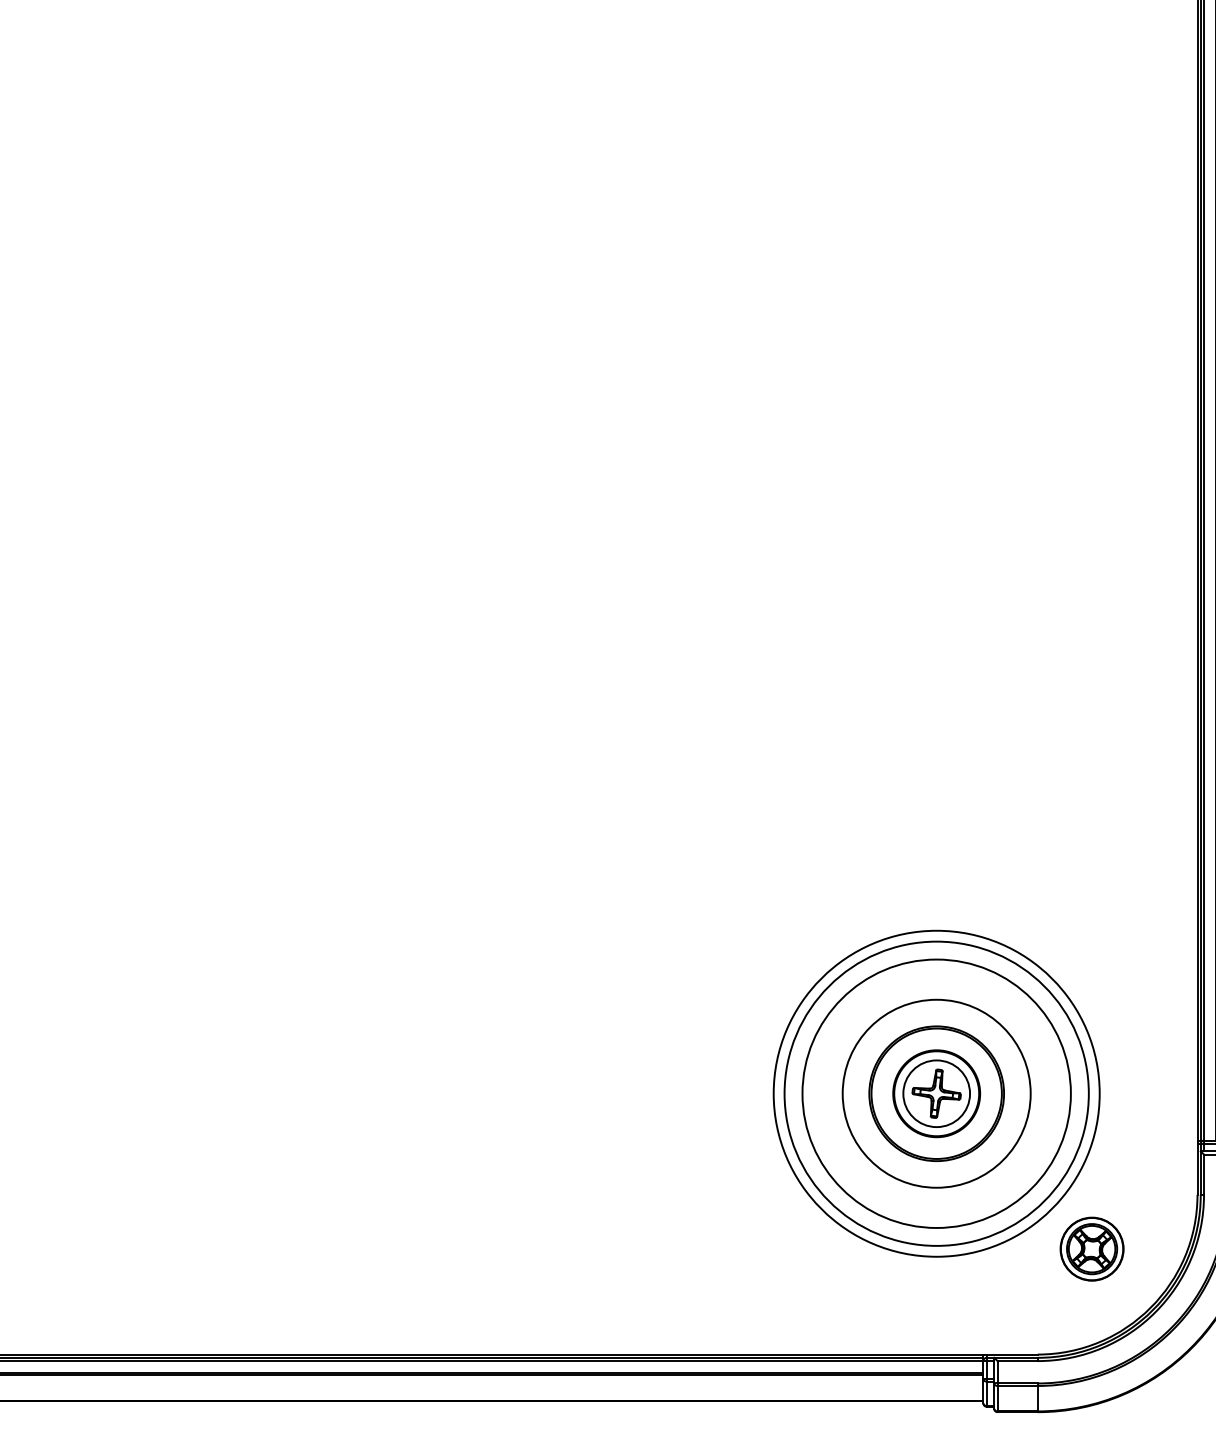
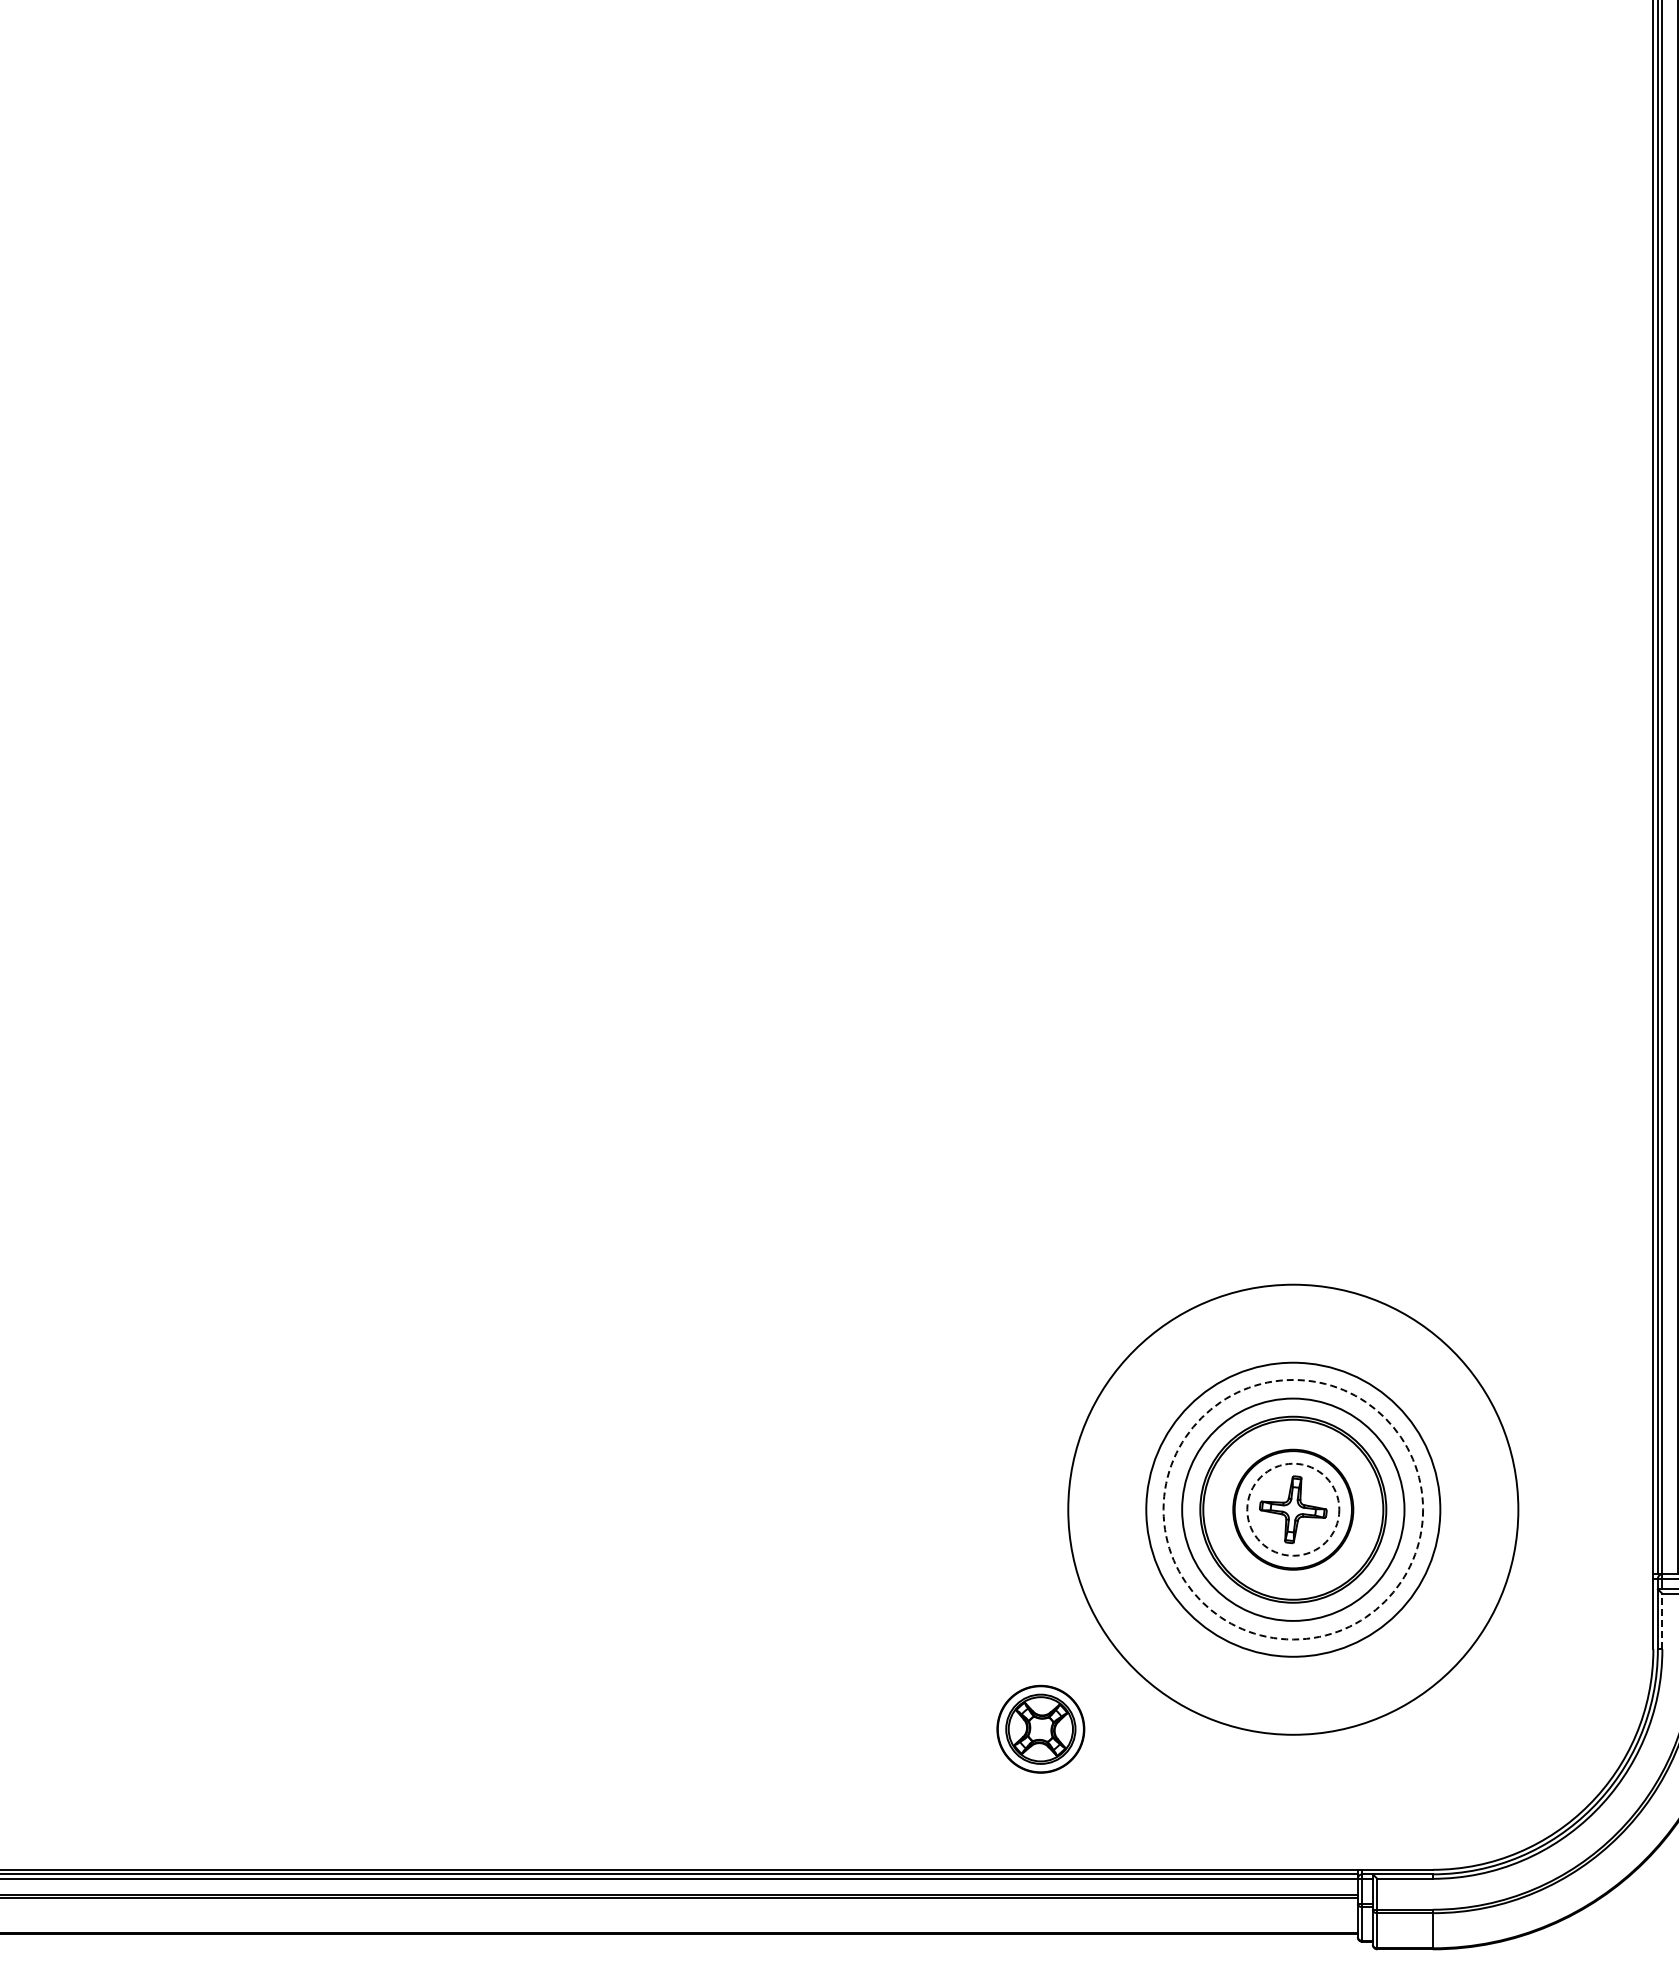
circle: (936, 1093) -> (1293, 1509), size x0.6
circle: (936, 1093) -> (1293, 1509), size x0.7
circle: (936, 1093) -> (1293, 1509), solid -> dashed
circle: (936, 1093) -> (1293, 1509), solid -> dashed
line: (1204, 1174) -> (1662, 1621), solid -> dashed
part: (1091, 1248) -> (1040, 1728), moved

